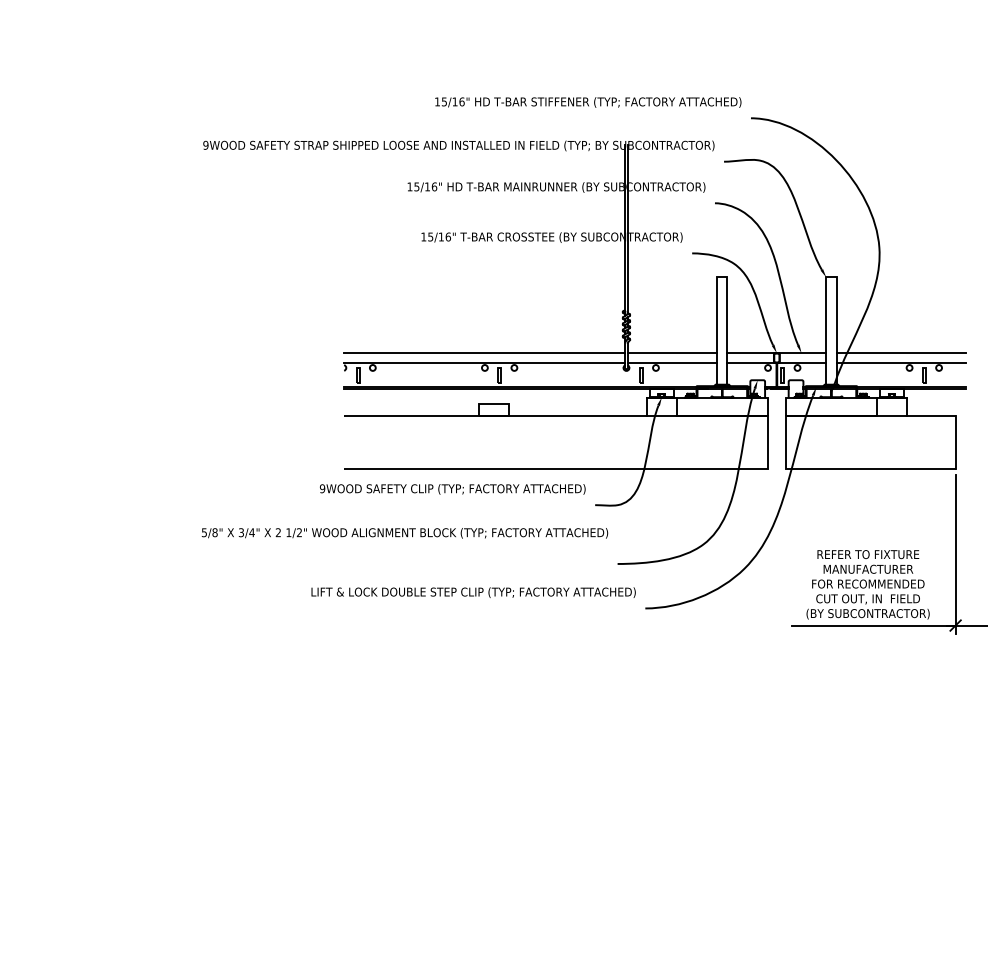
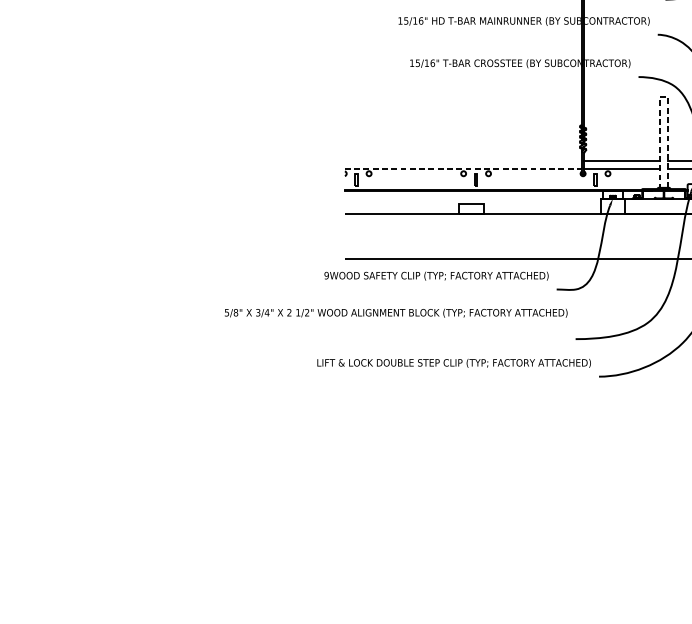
line: (721, 277) -> (663, 97), solid -> dashed
line: (484, 353) -> (463, 161), removed
line: (484, 362) -> (463, 169), solid -> dashed

